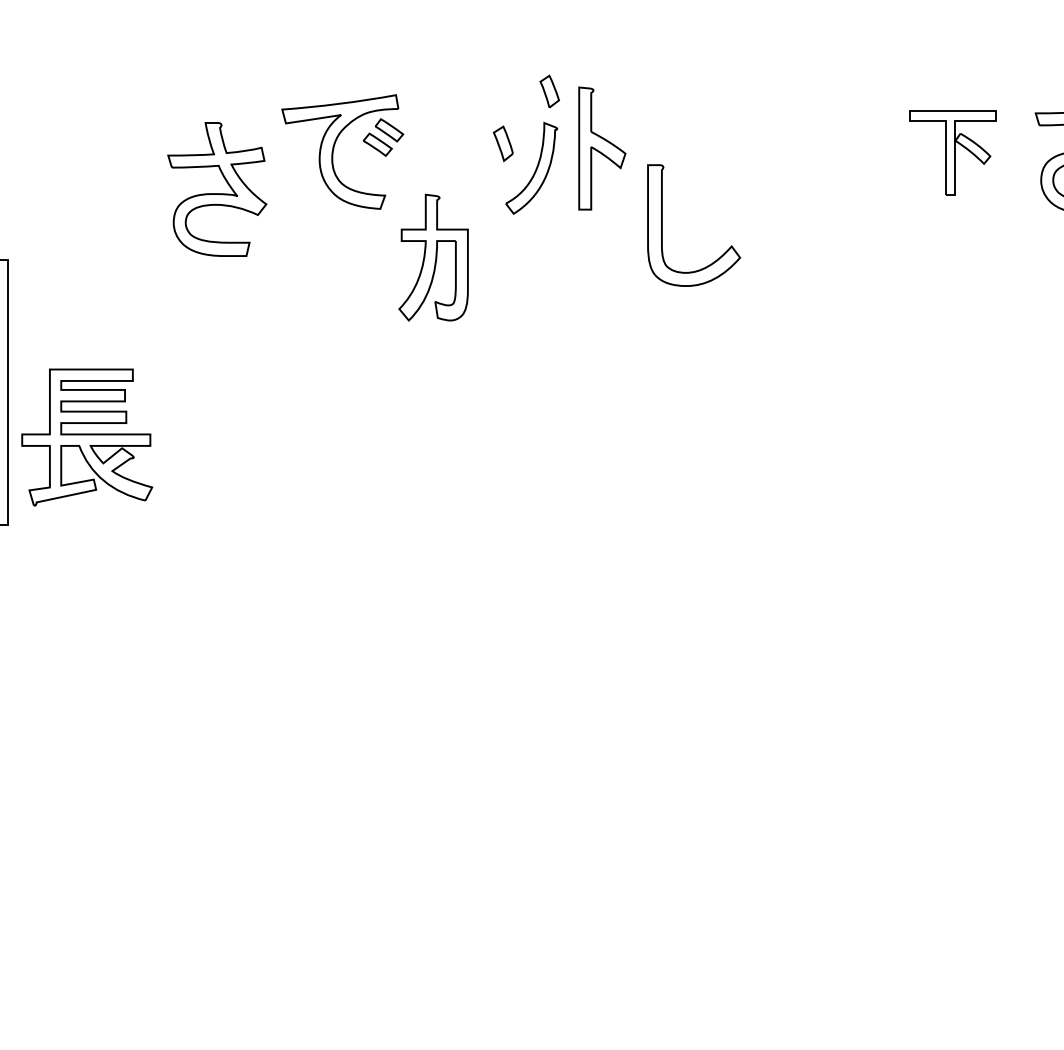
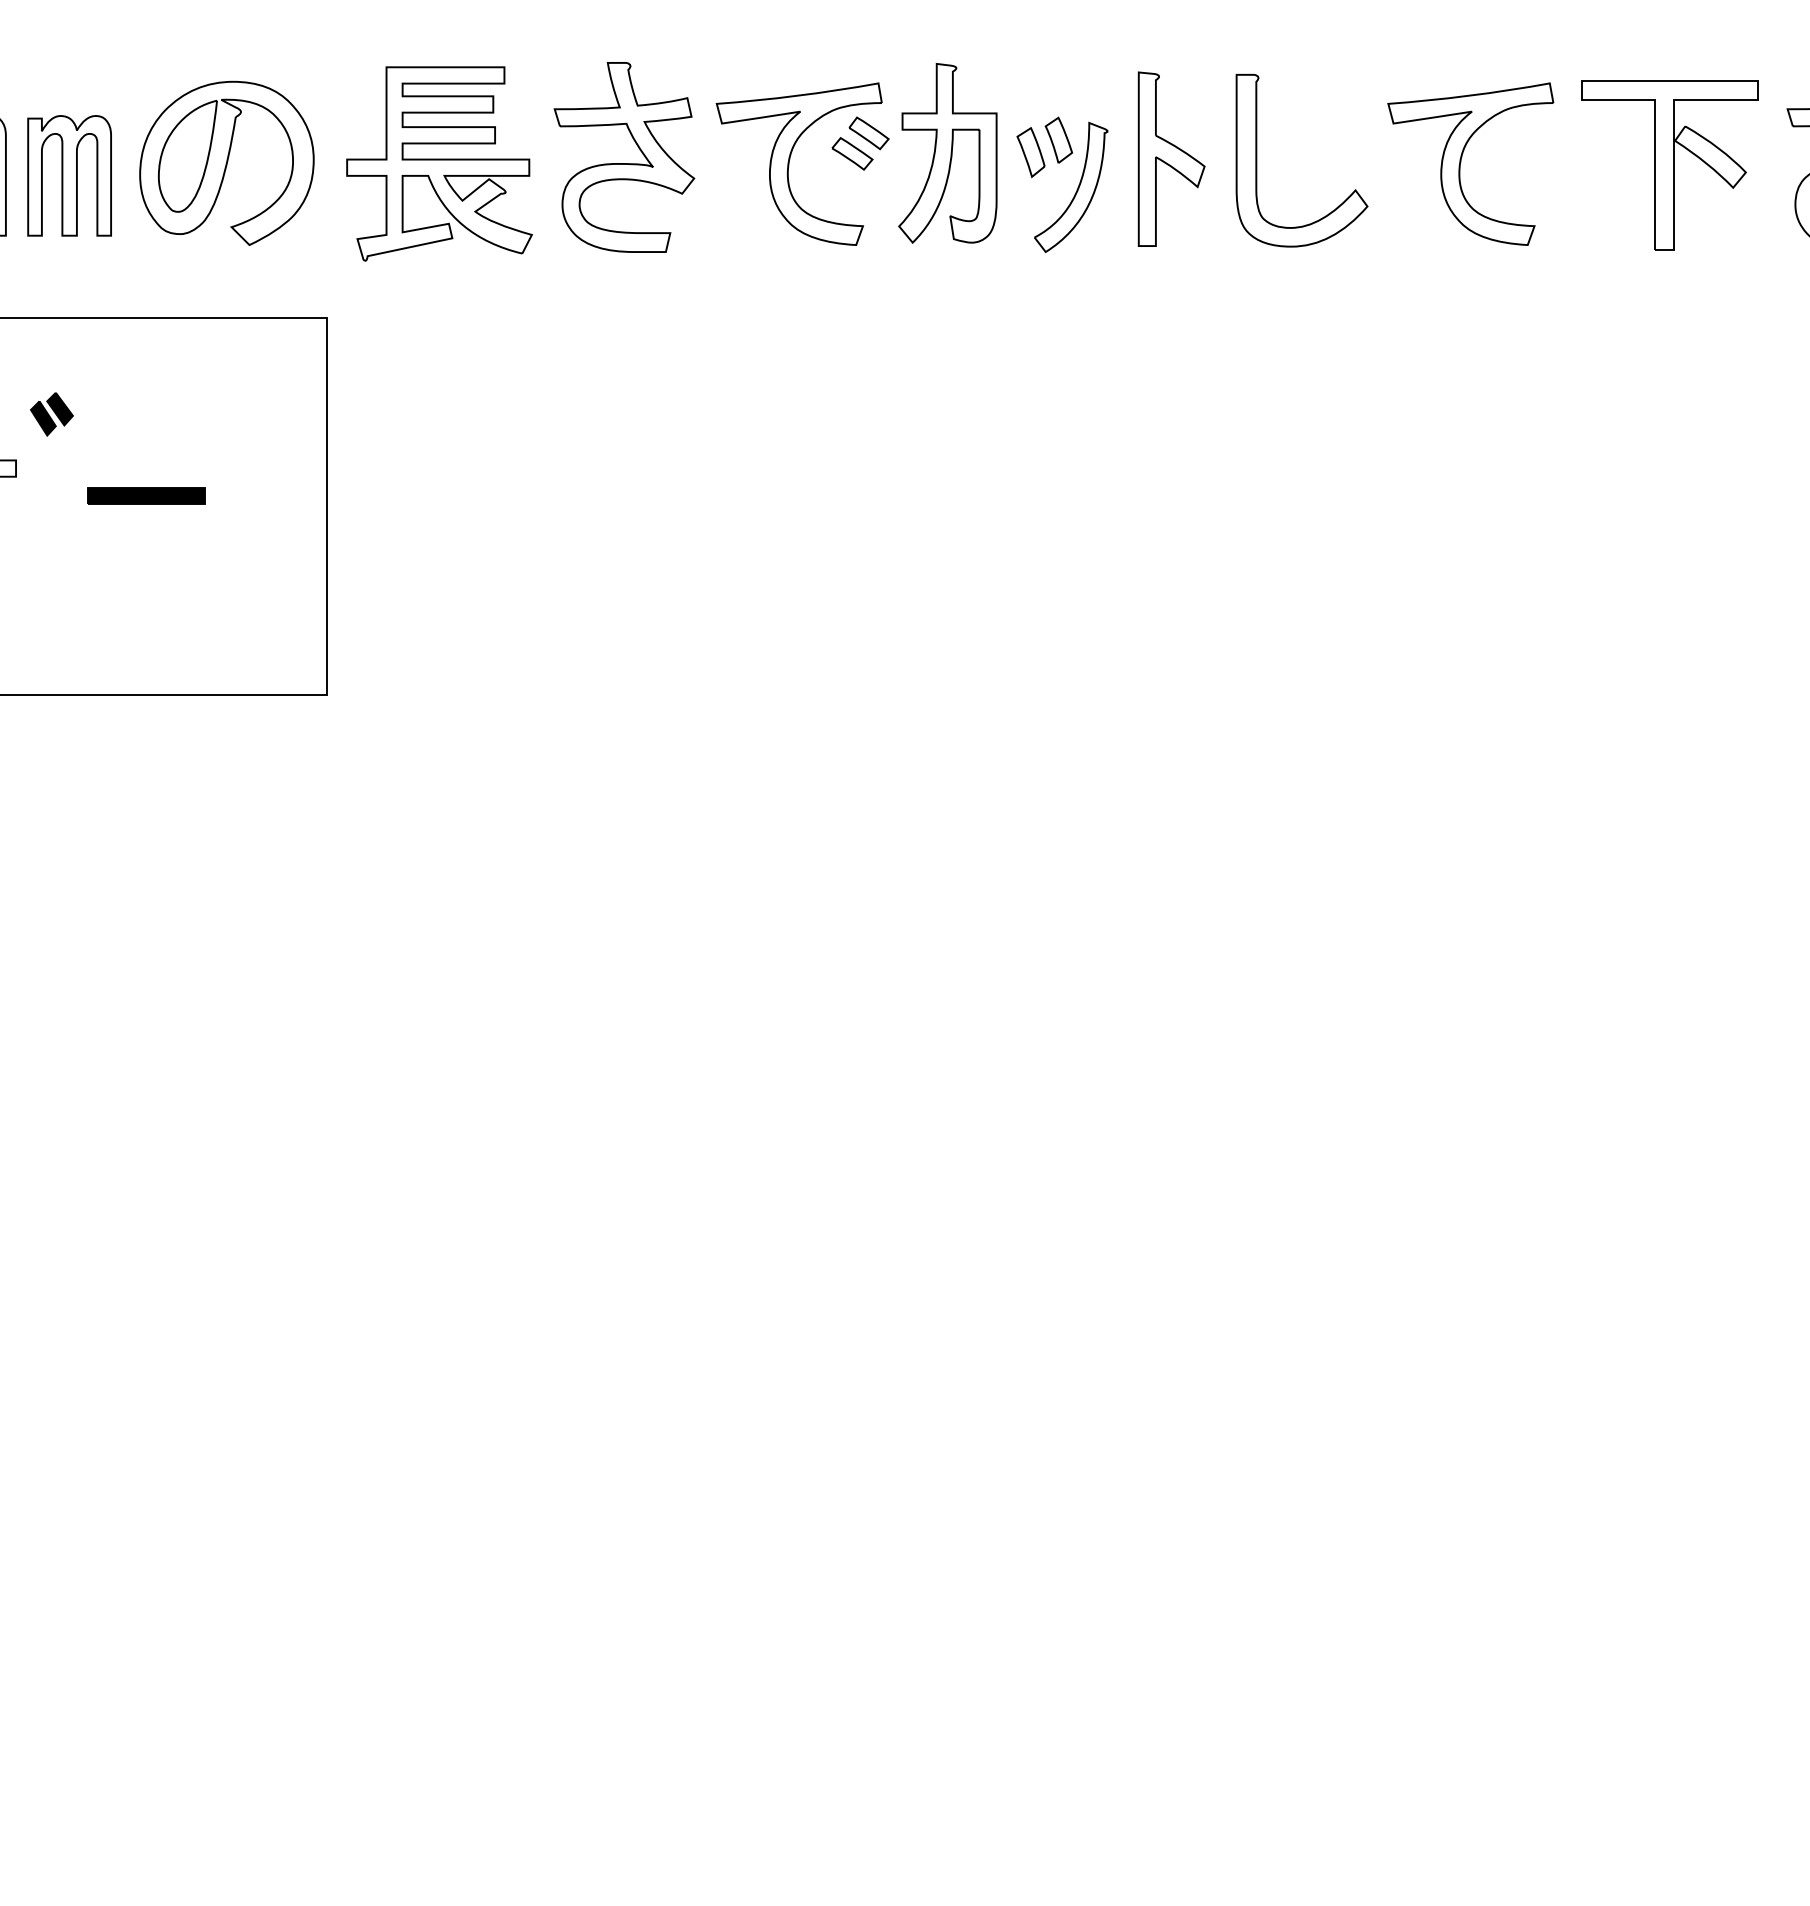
part: (549, 91) -> (1058, 139), moved
part: (806, 150) -> (1461, 162), added
part: (952, 152) -> (1669, 165), size x1.43
part: (217, 189) -> (624, 157), moved
part: (662, 225) -> (1257, 160), moved
part: (433, 257) -> (947, 153), moved
part: (87, 437) -> (439, 163), moved

